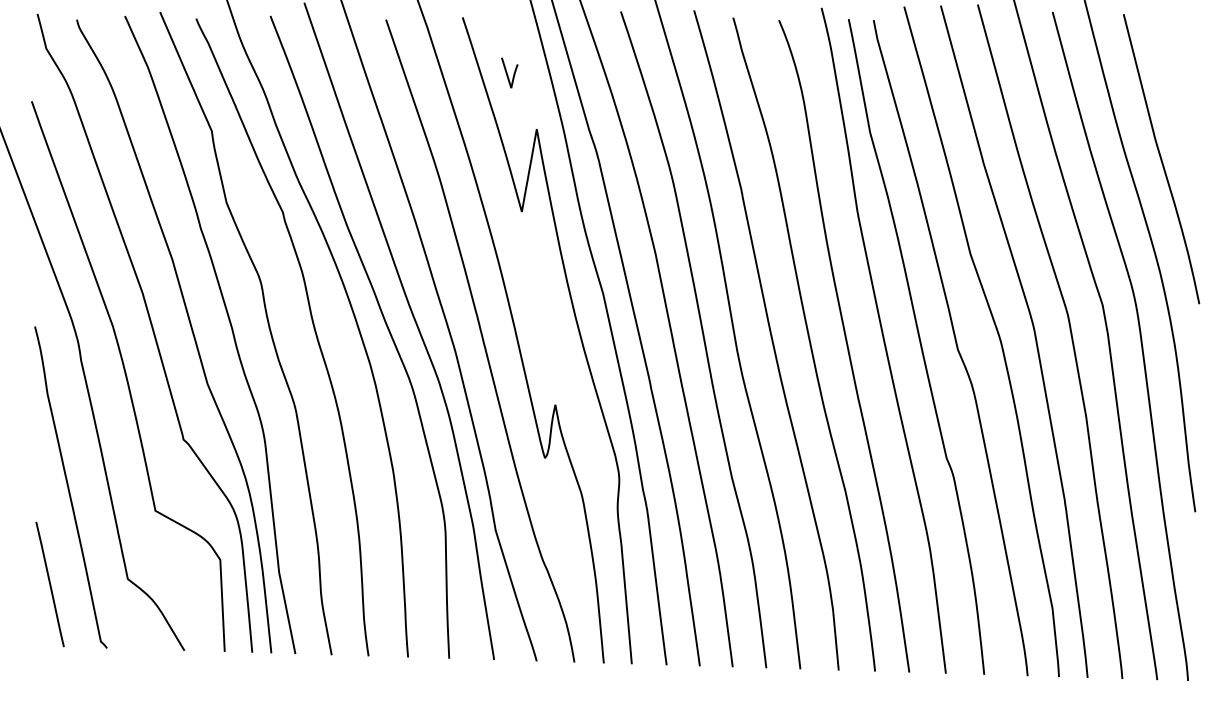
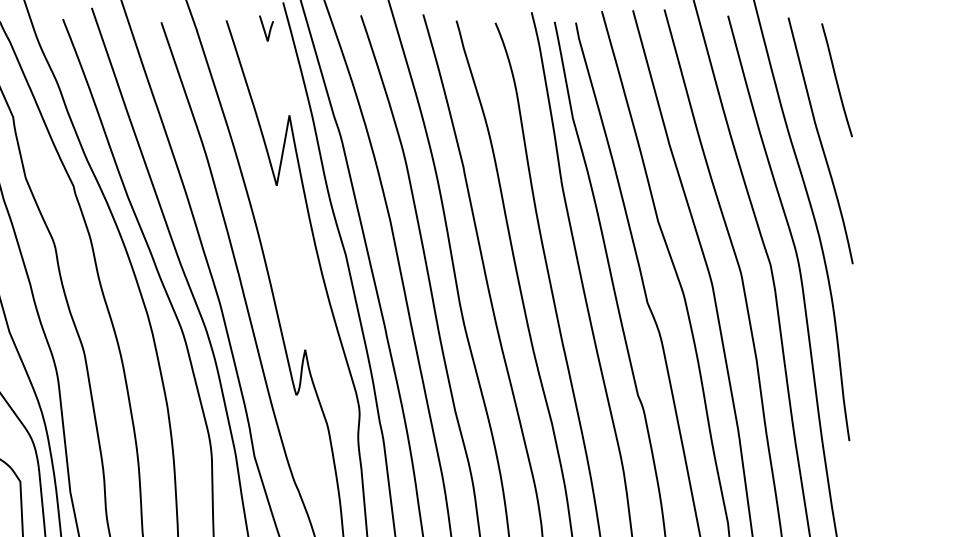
curve: (507, 72) -> (264, 28), moved
curve: (1180, 87) -> (836, 79), added

